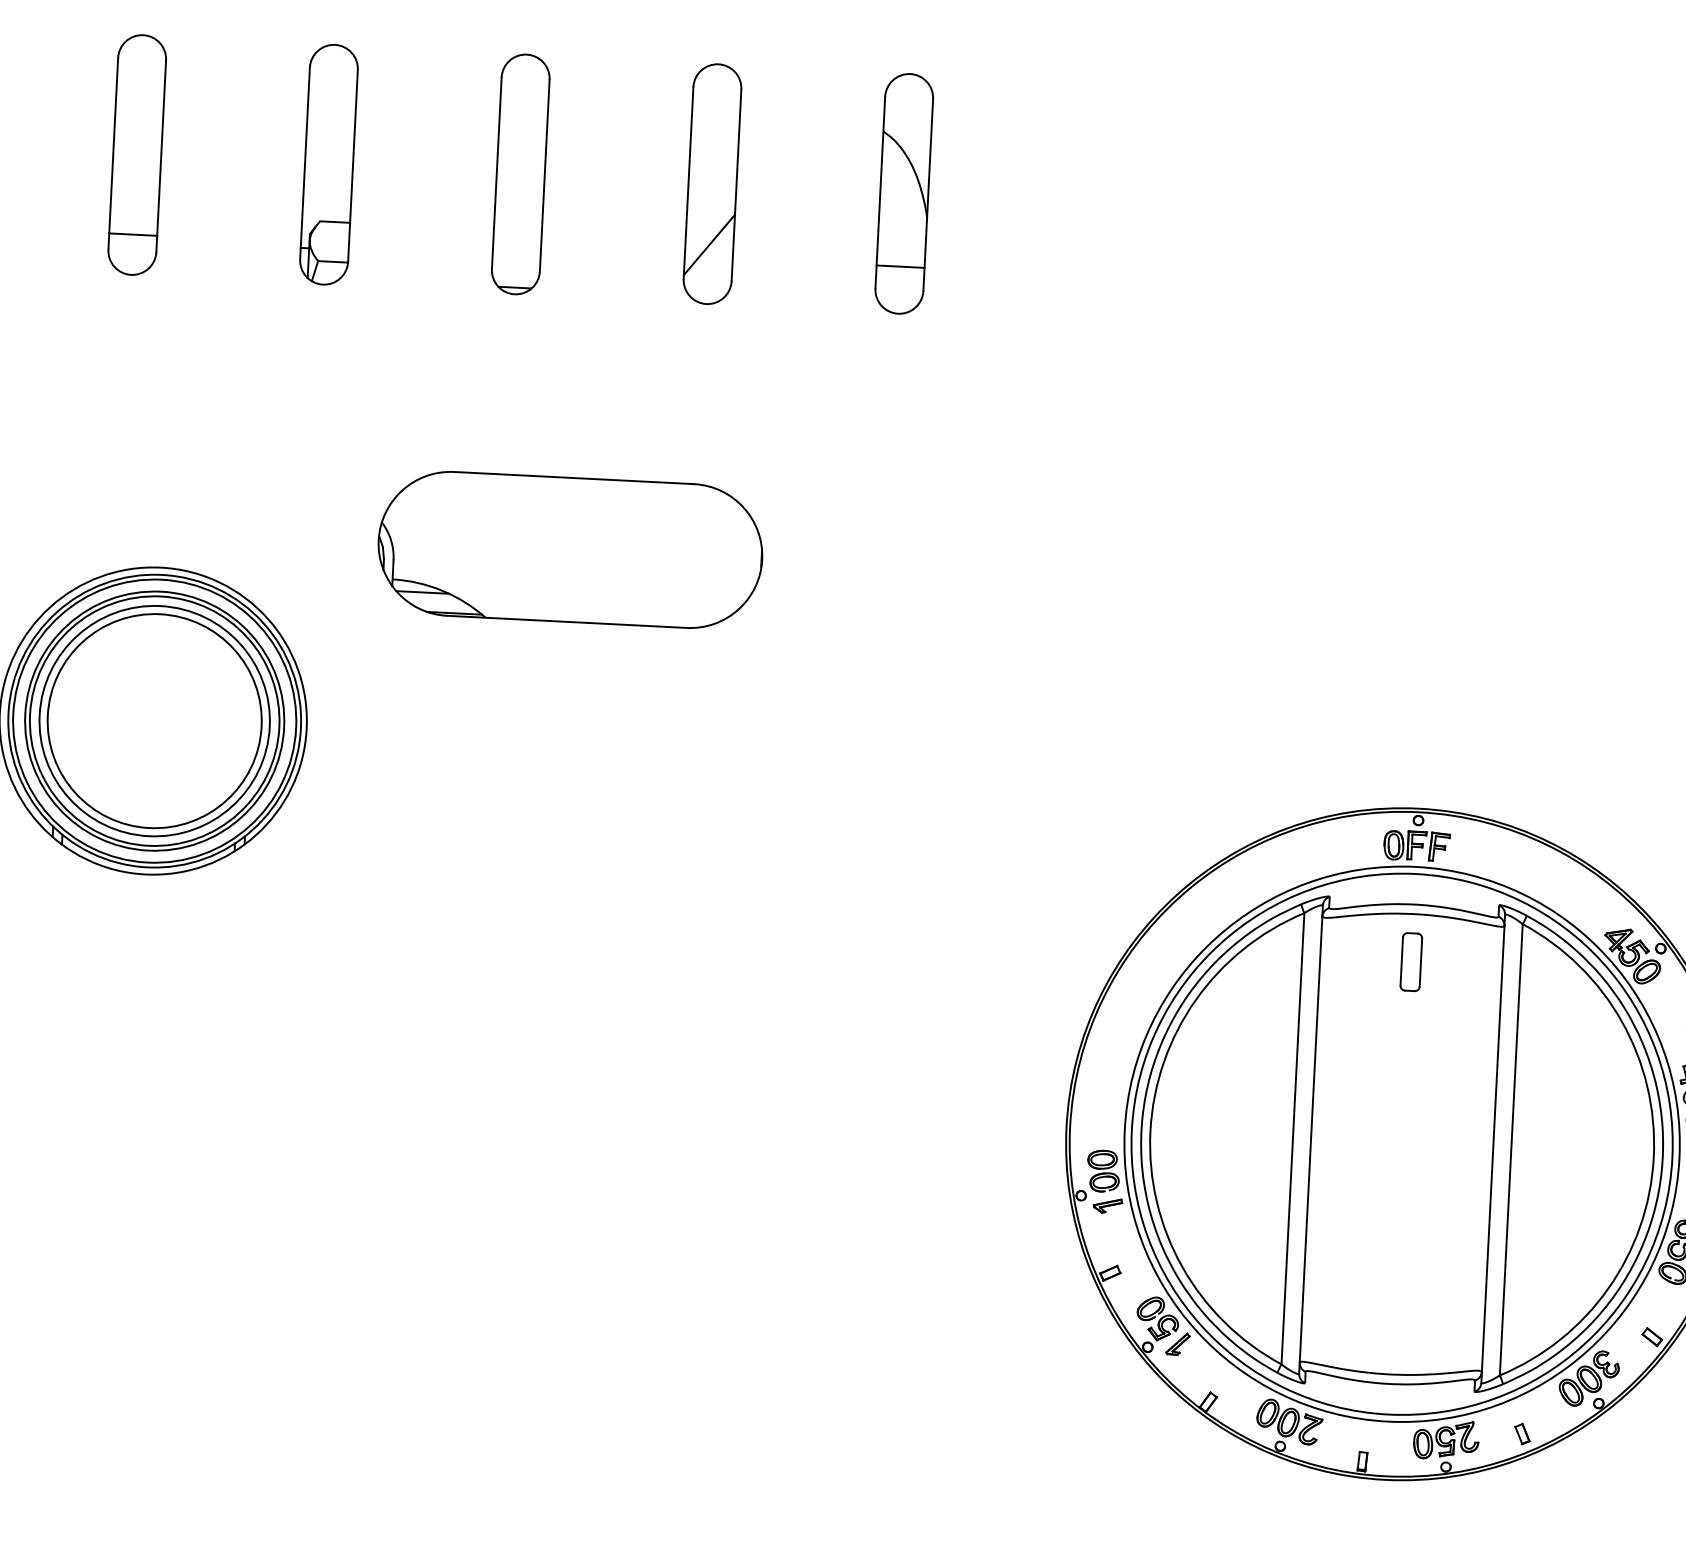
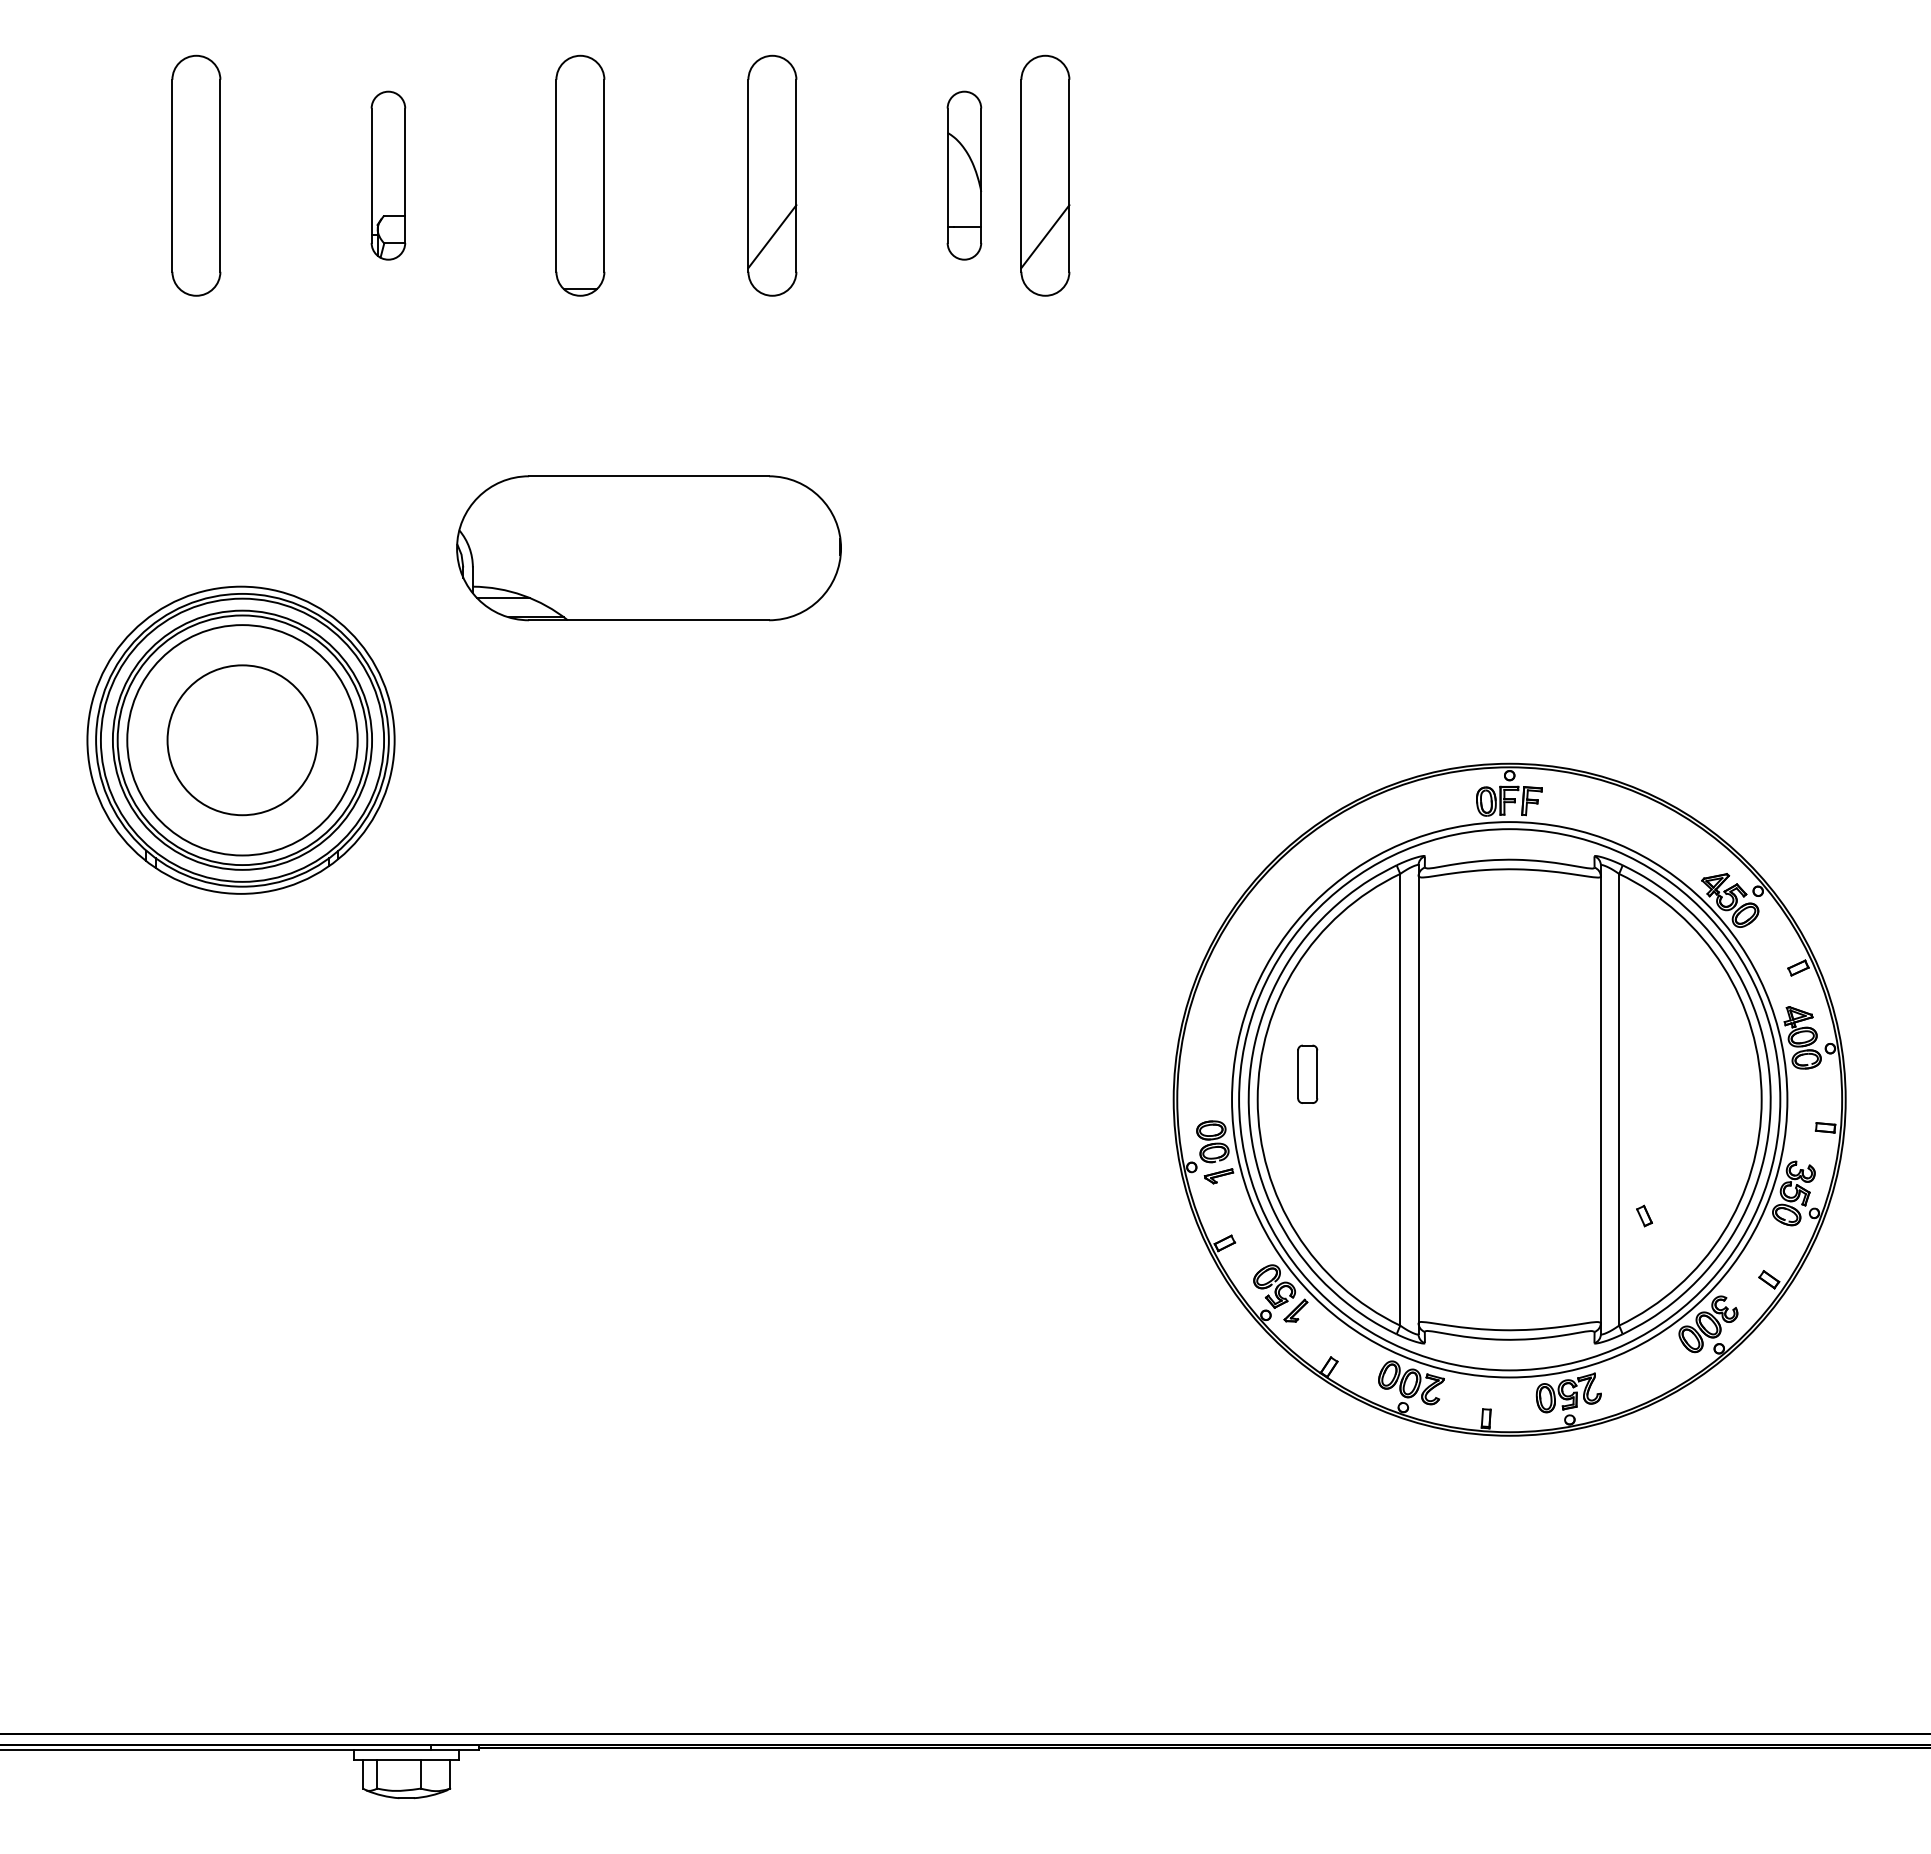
part: (329, 164) -> (388, 175), size x0.7
part: (904, 193) -> (964, 175), size x0.7
part: (985, 197) -> (1045, 175), added
line: (133, 234) -> (196, 255), removed
circle: (154, 721) -> (242, 740), size x0.7
part: (1411, 961) -> (1307, 1073), moved
part: (1522, 1433) -> (1644, 1215), moved

